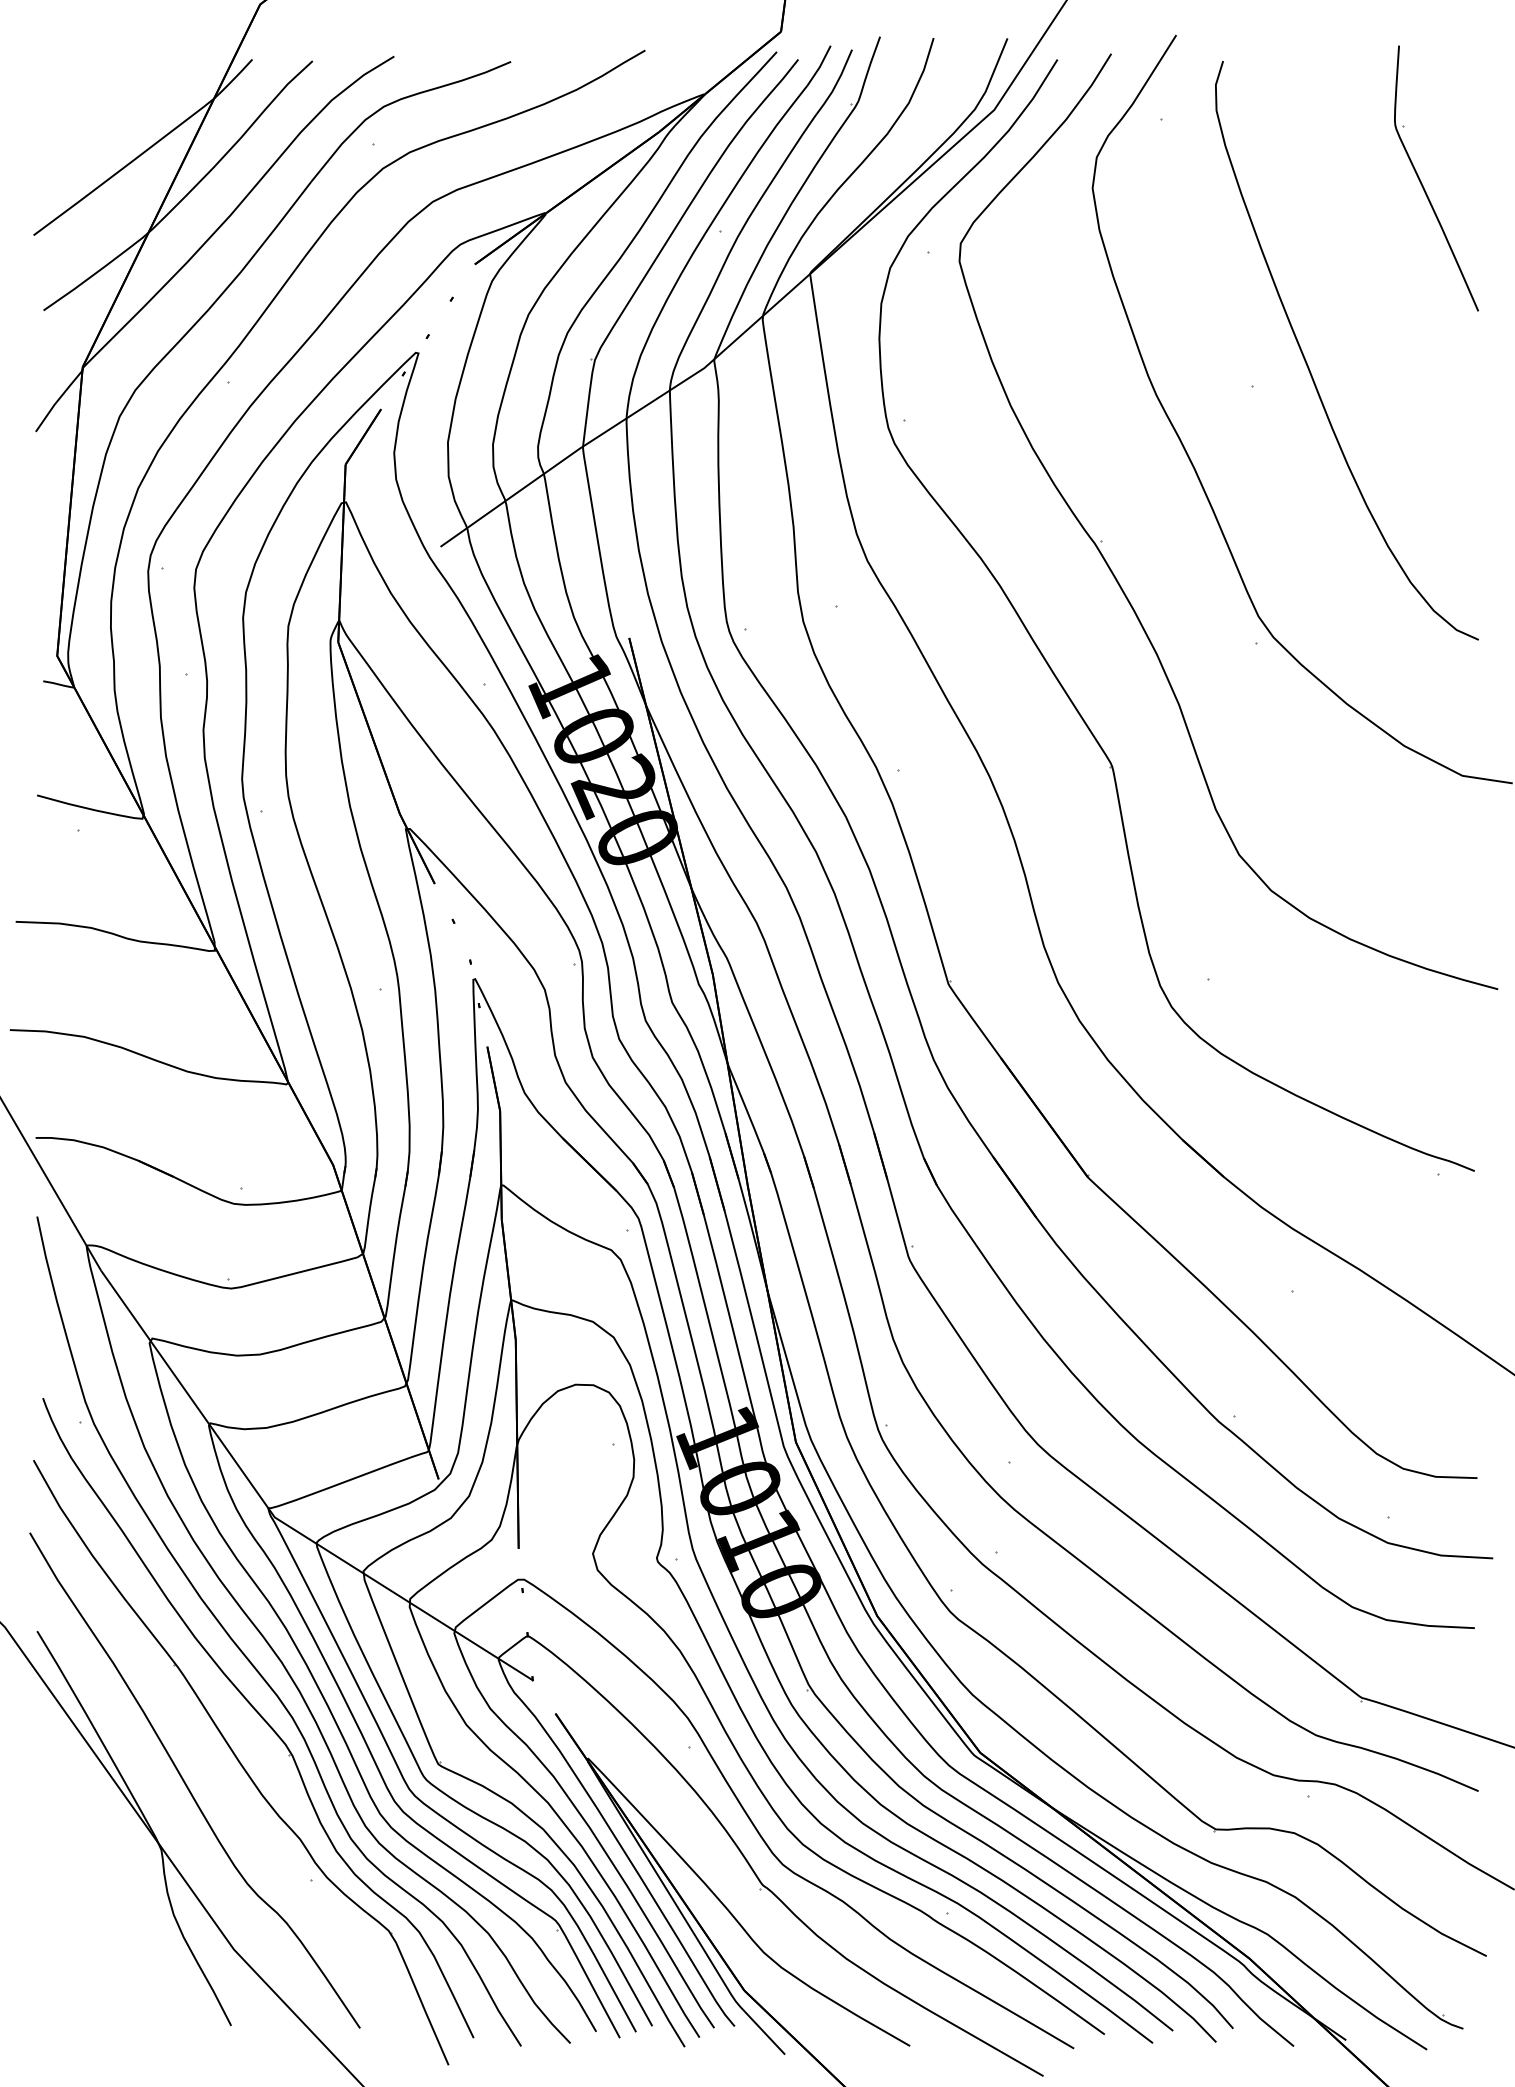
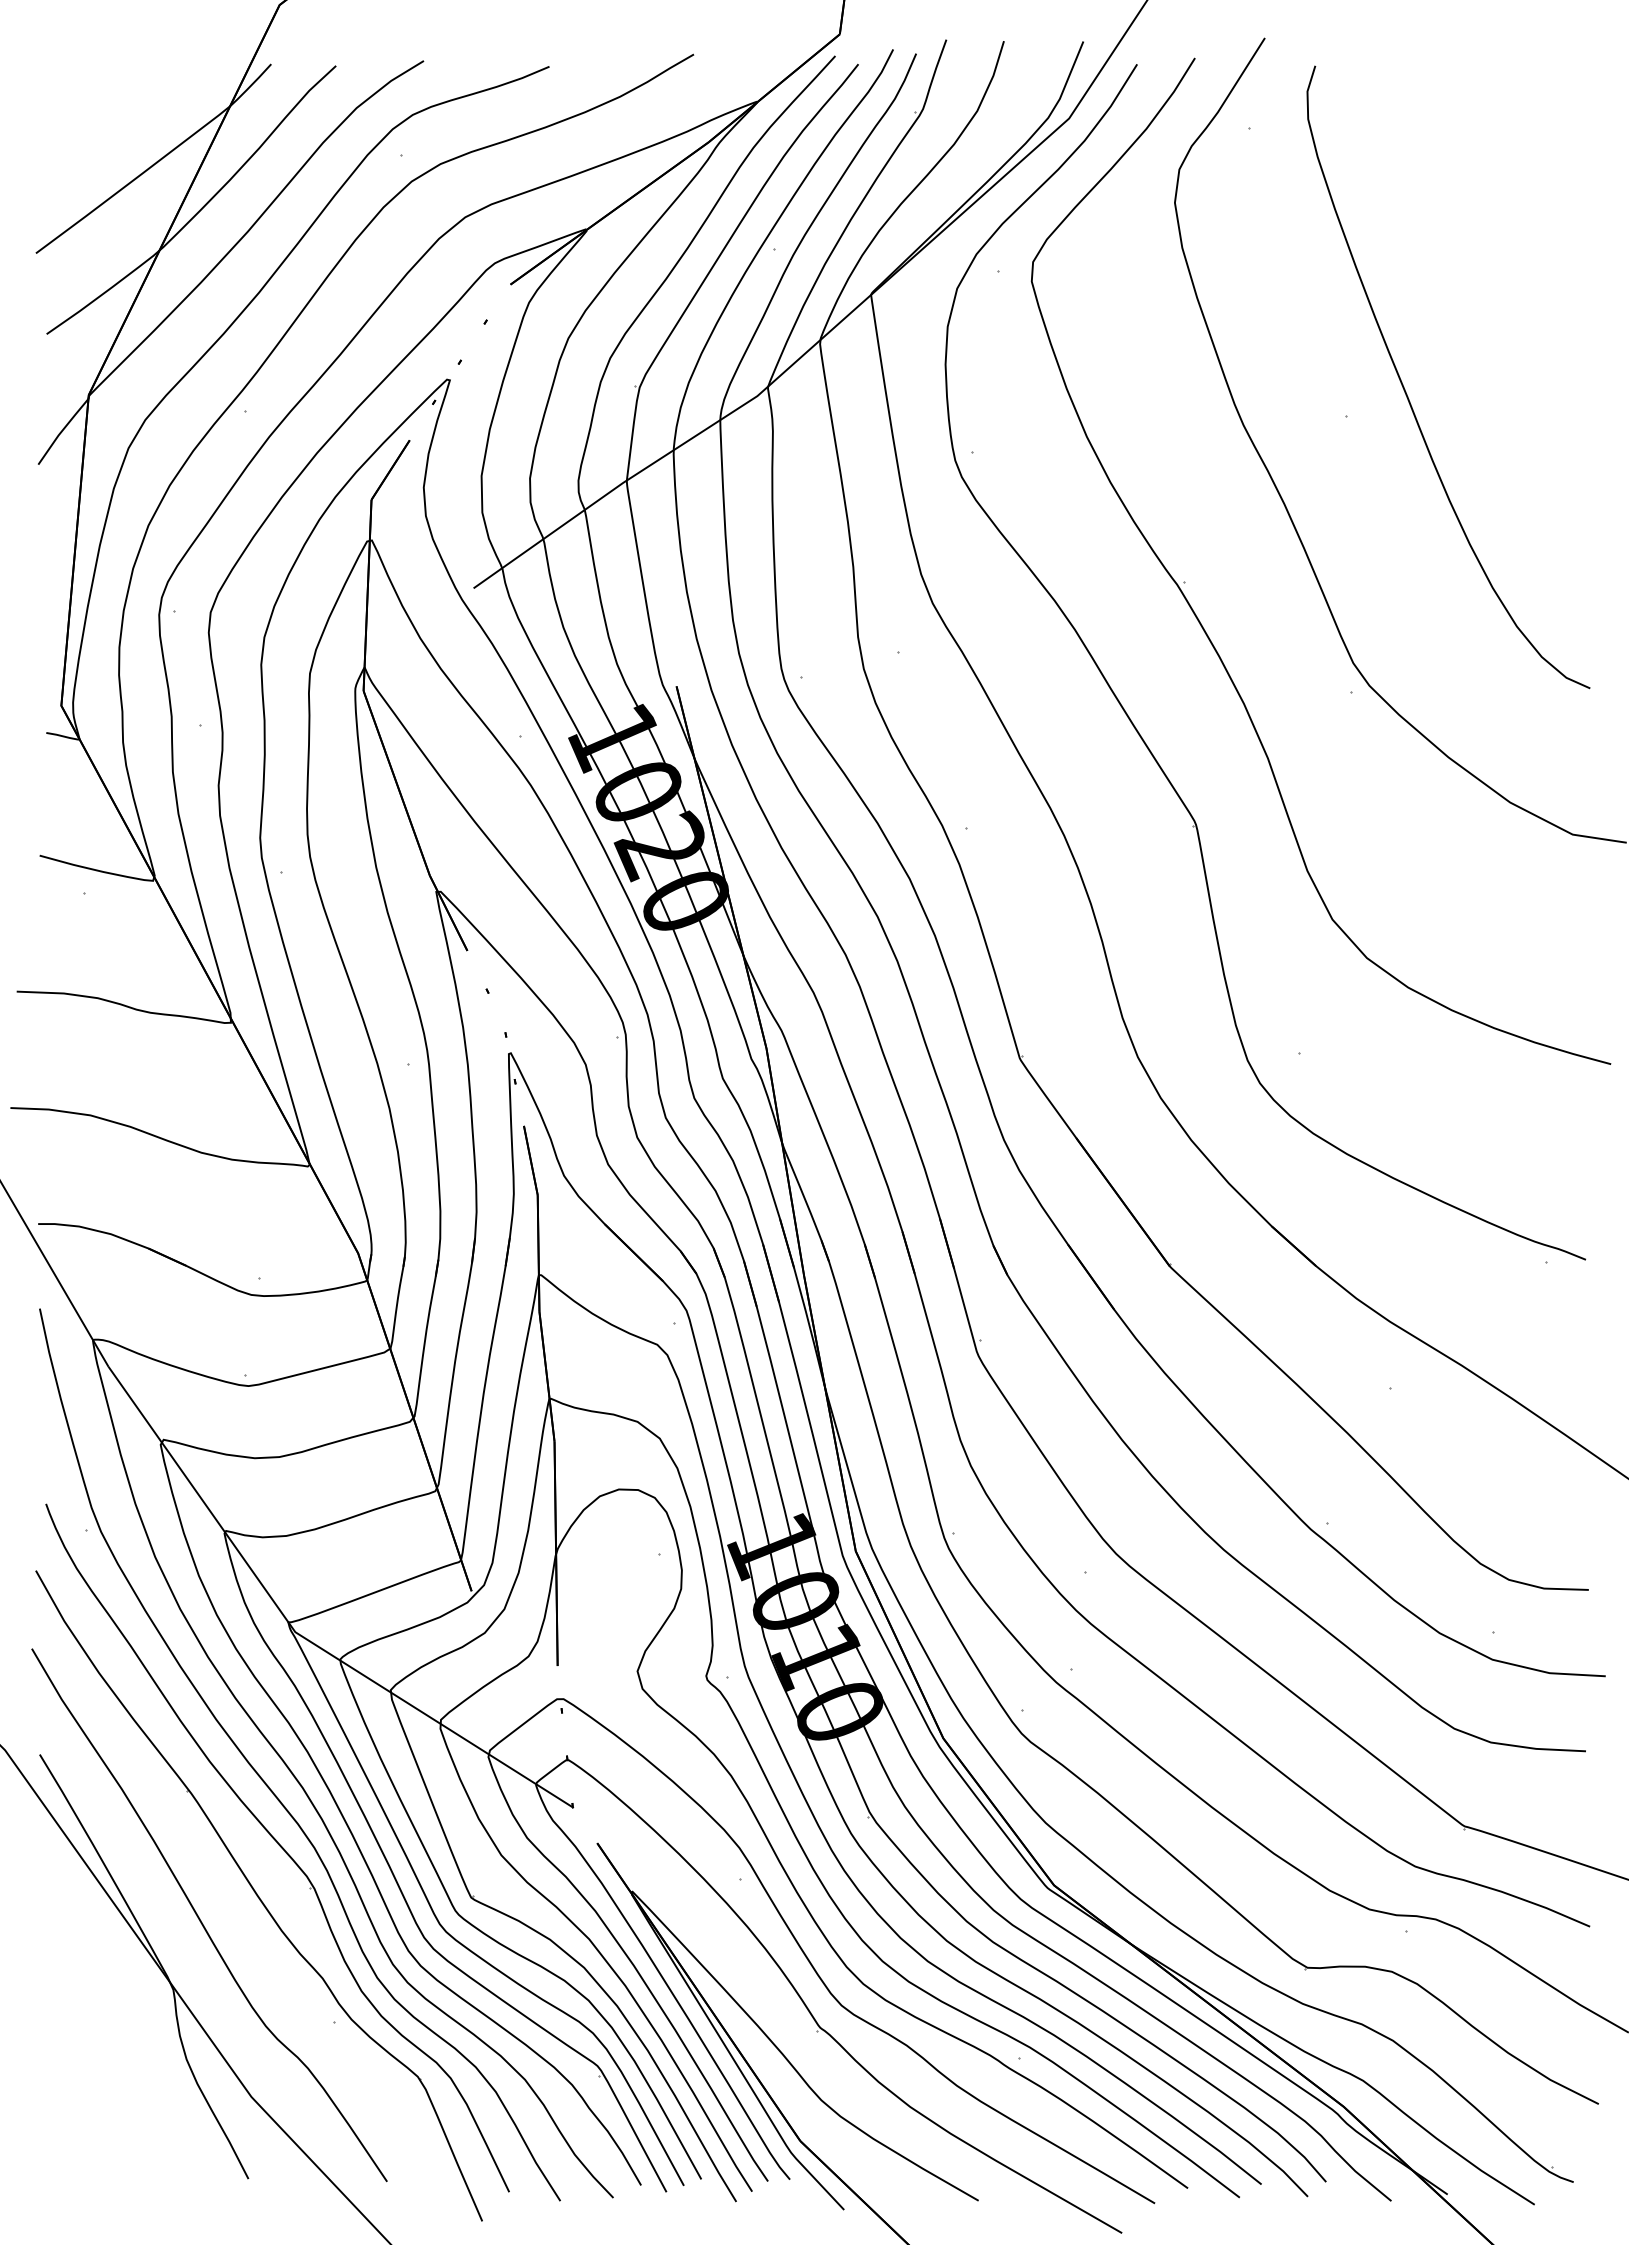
part: (1423, 185) -> (1530, 199), removed

